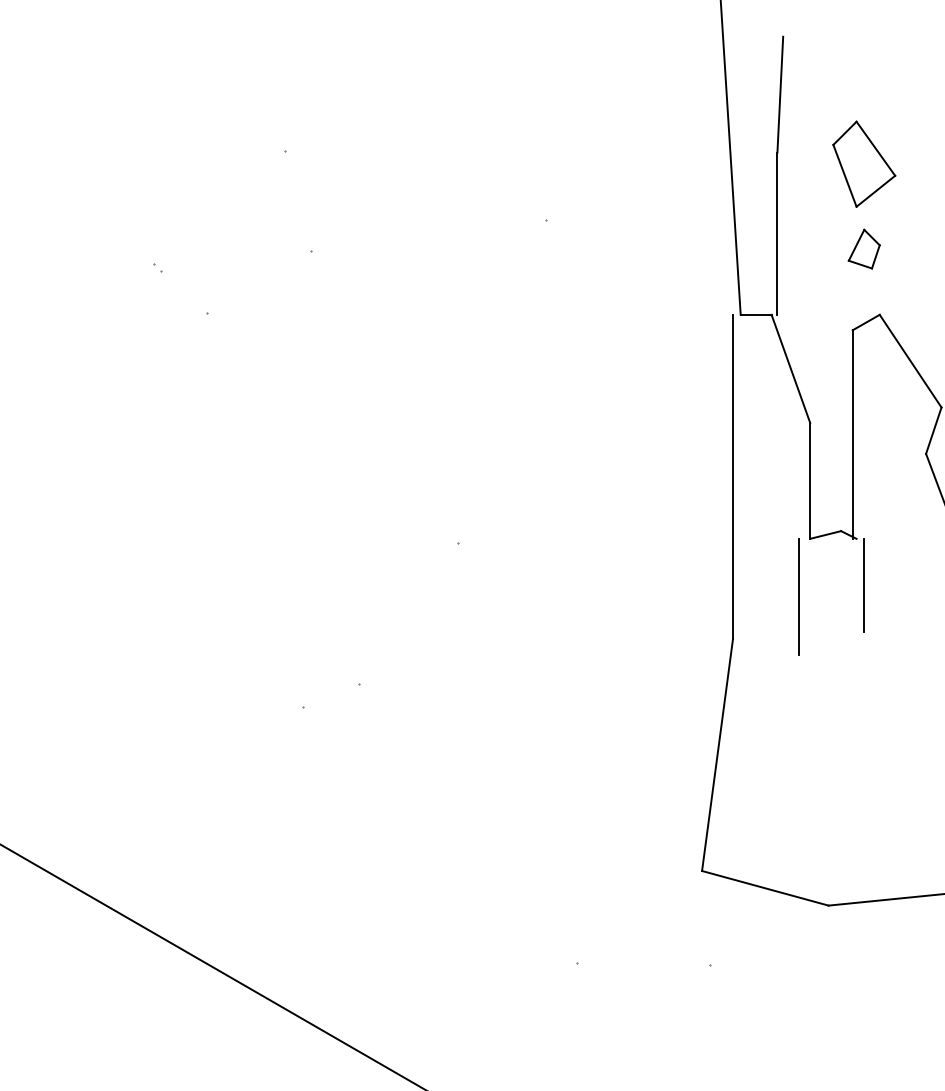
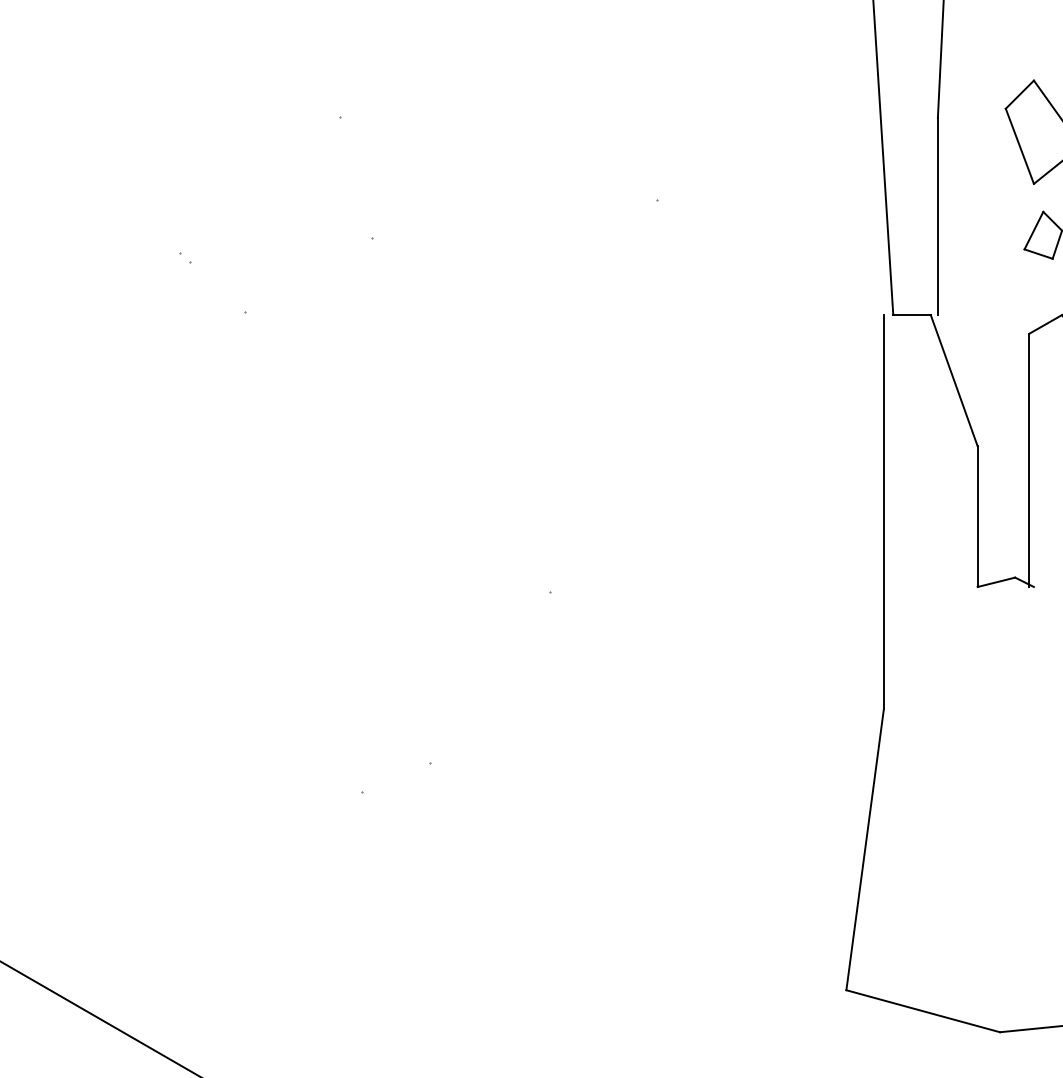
line: (864, 584) -> (1043, 642), removed
line: (798, 596) -> (963, 656), removed

